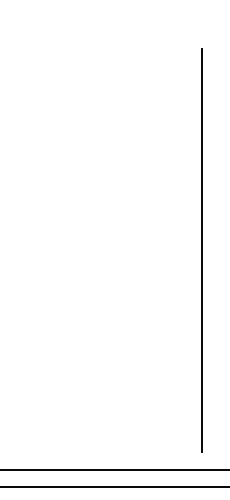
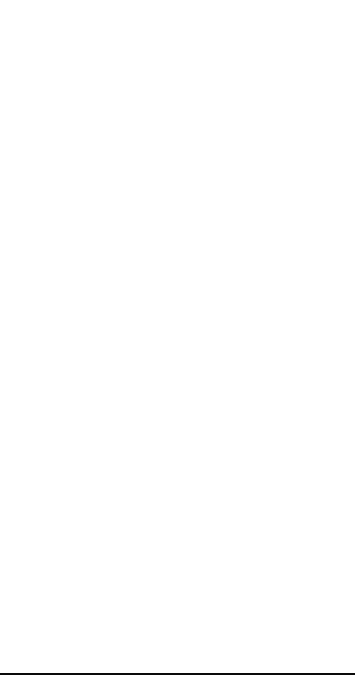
line: (202, 250) -> (269, 388), removed

